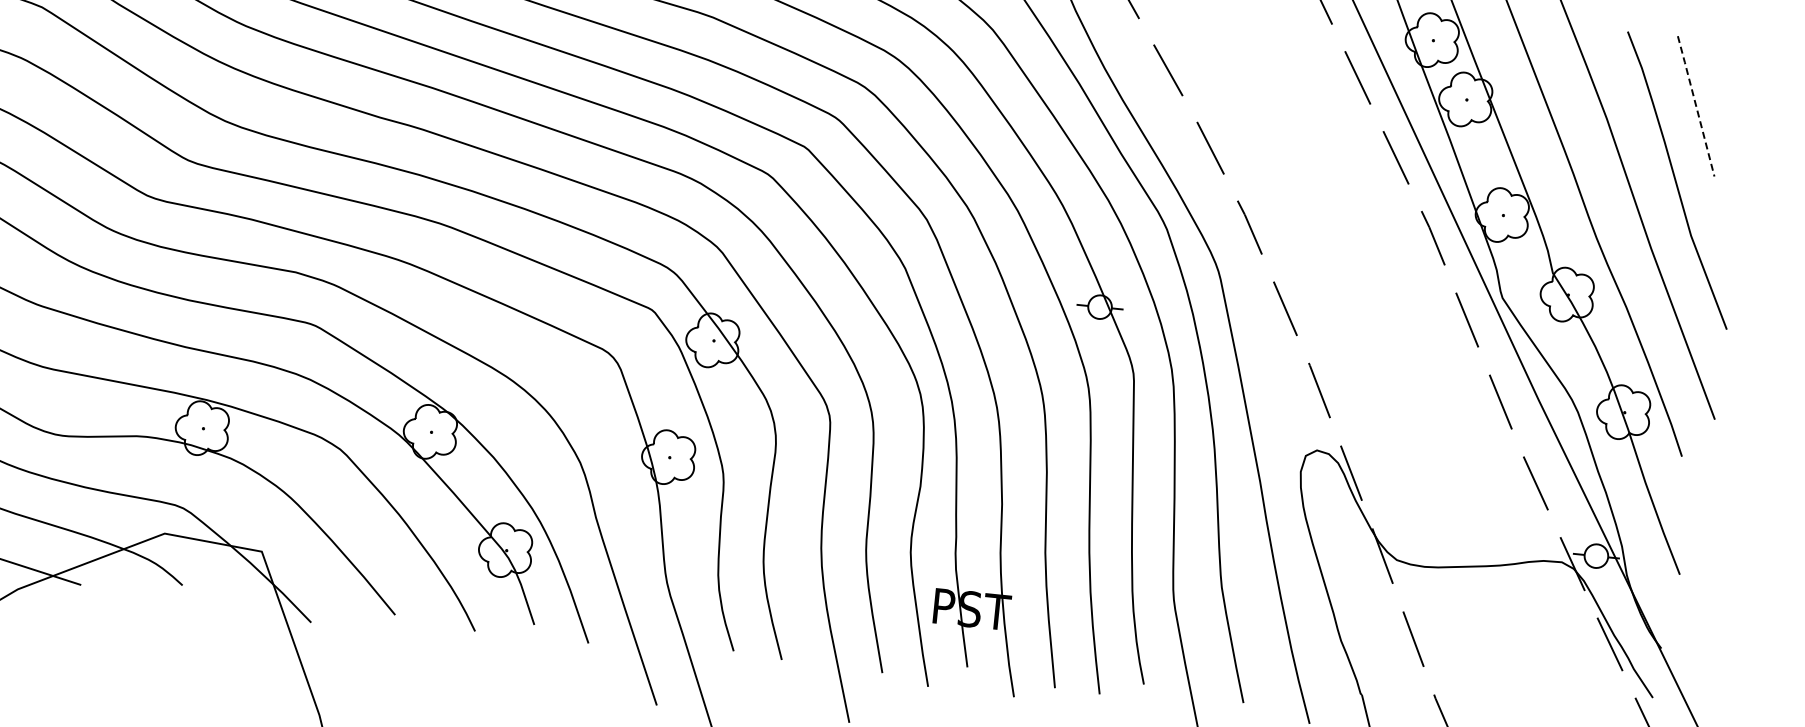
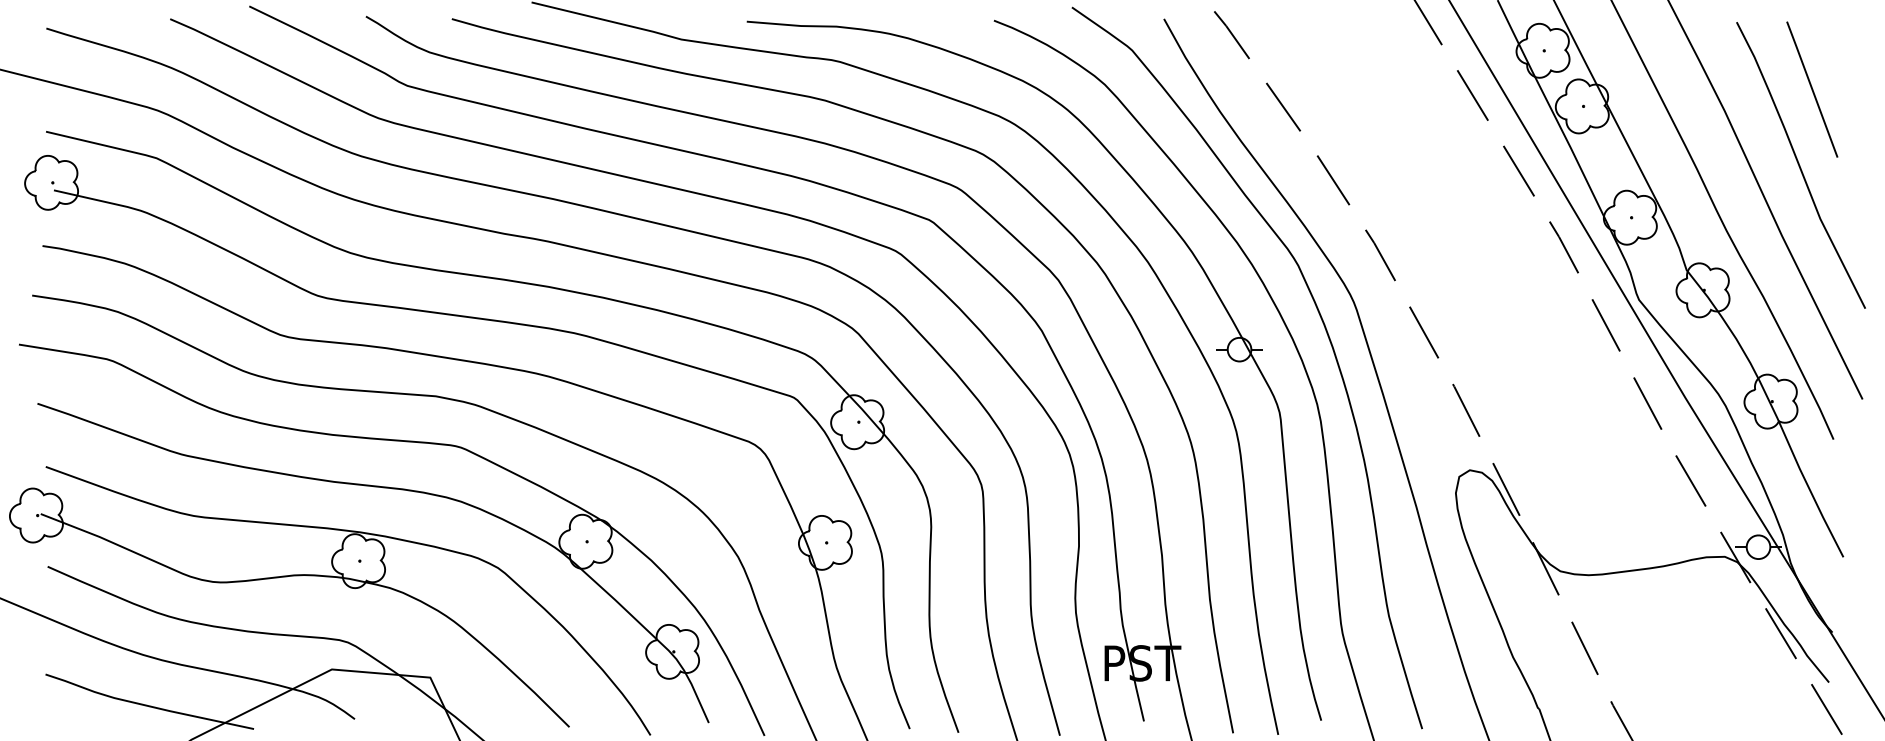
line: (1696, 106) -> (1812, 89), dashed -> solid

